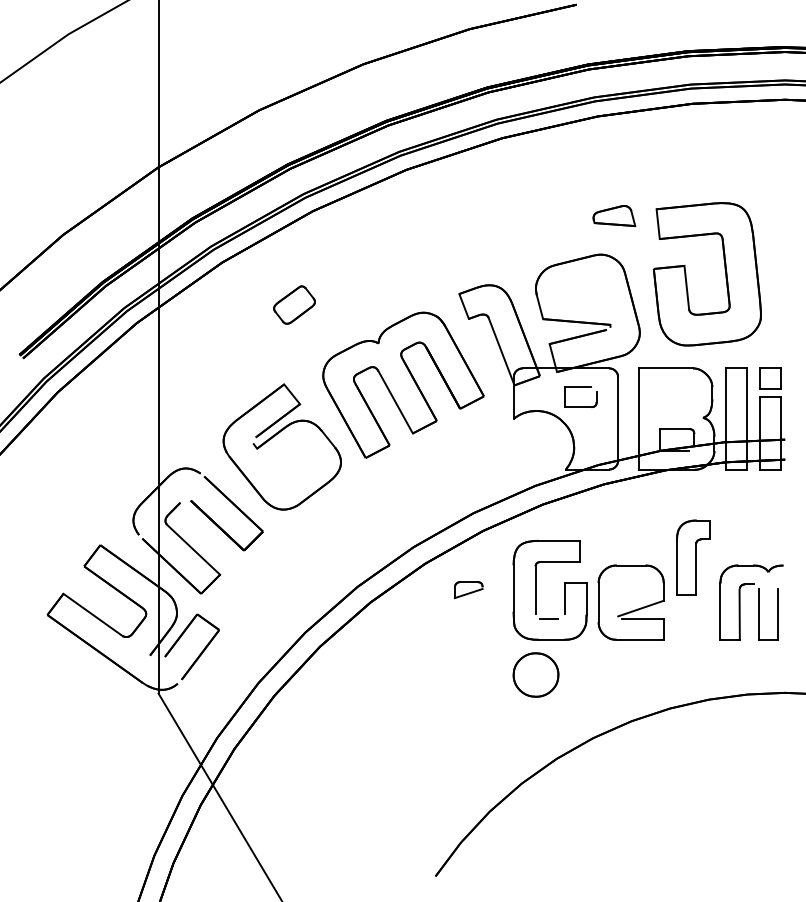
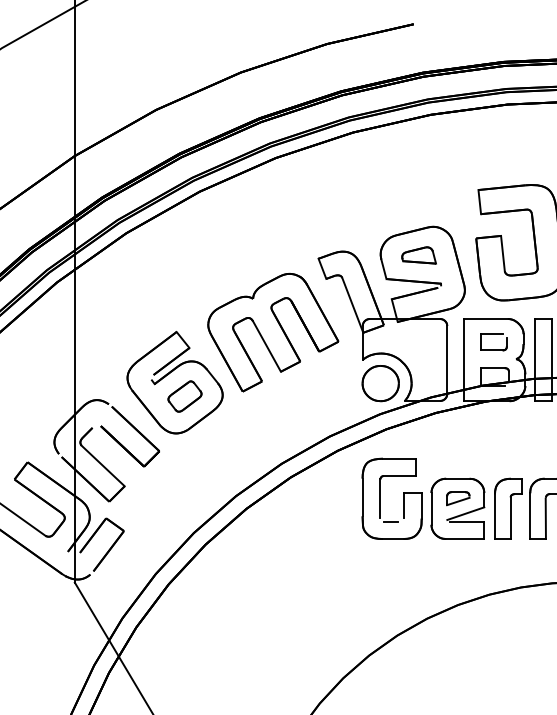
part: (614, 215) -> (419, 255), moved
part: (294, 304) -> (184, 396), moved
part: (580, 387) -> (493, 334), moved
part: (693, 557) -> (508, 508), moved
part: (468, 590) -> (458, 499), moved
part: (535, 674) -> (380, 383), moved

